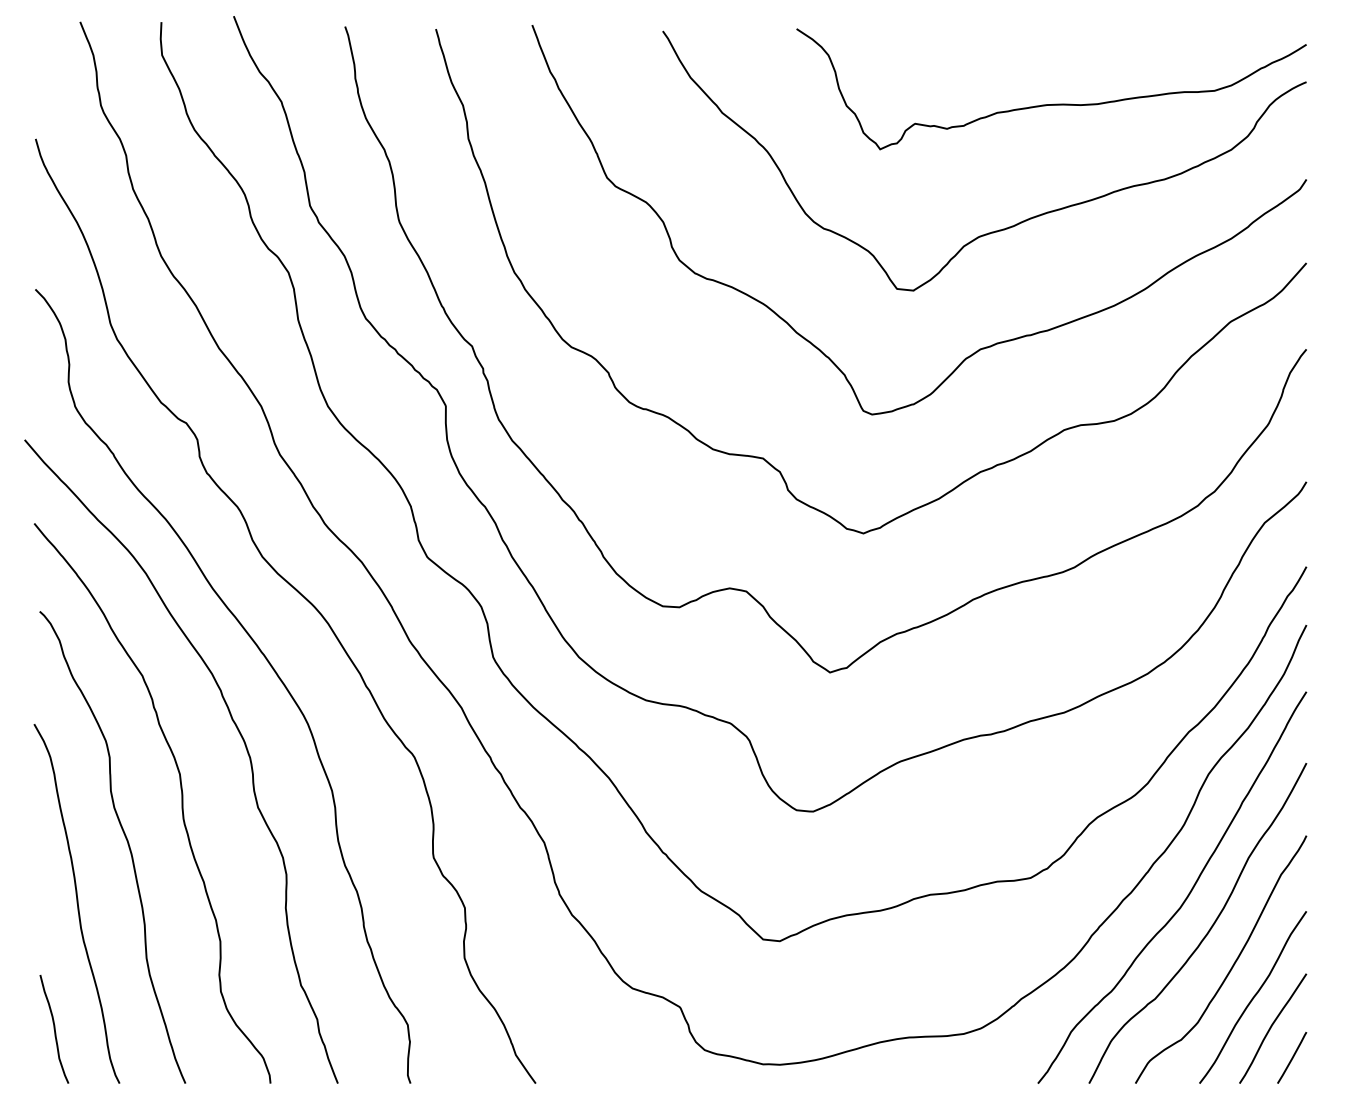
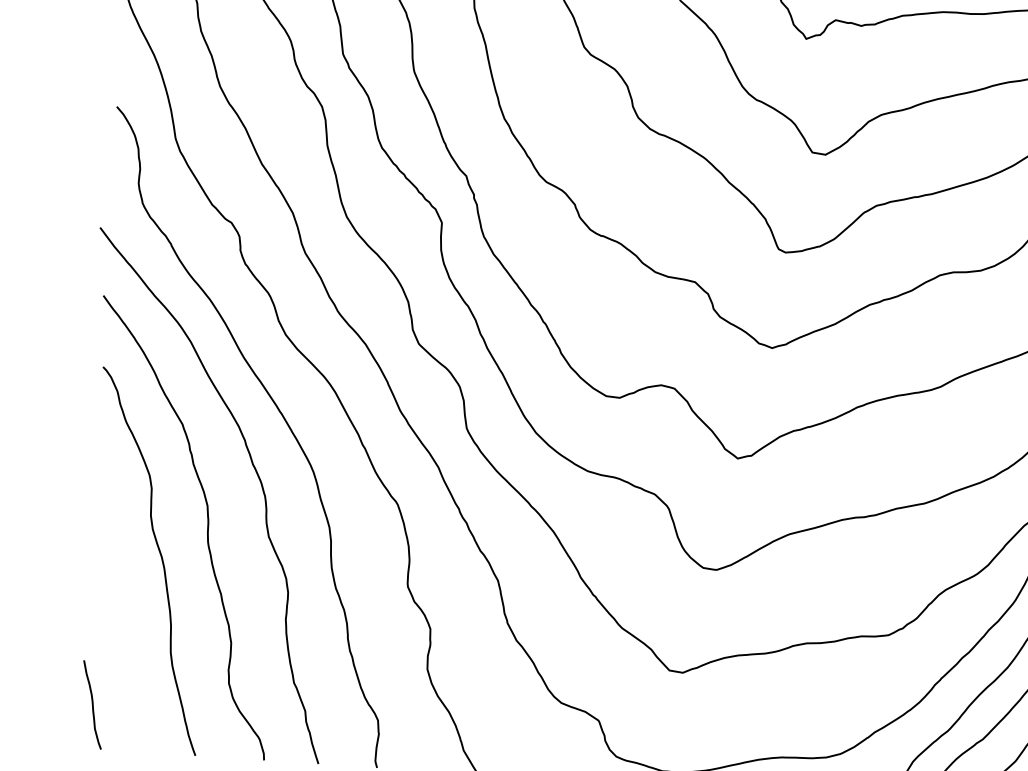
curve: (76, 903) -> (117, 604), removed

